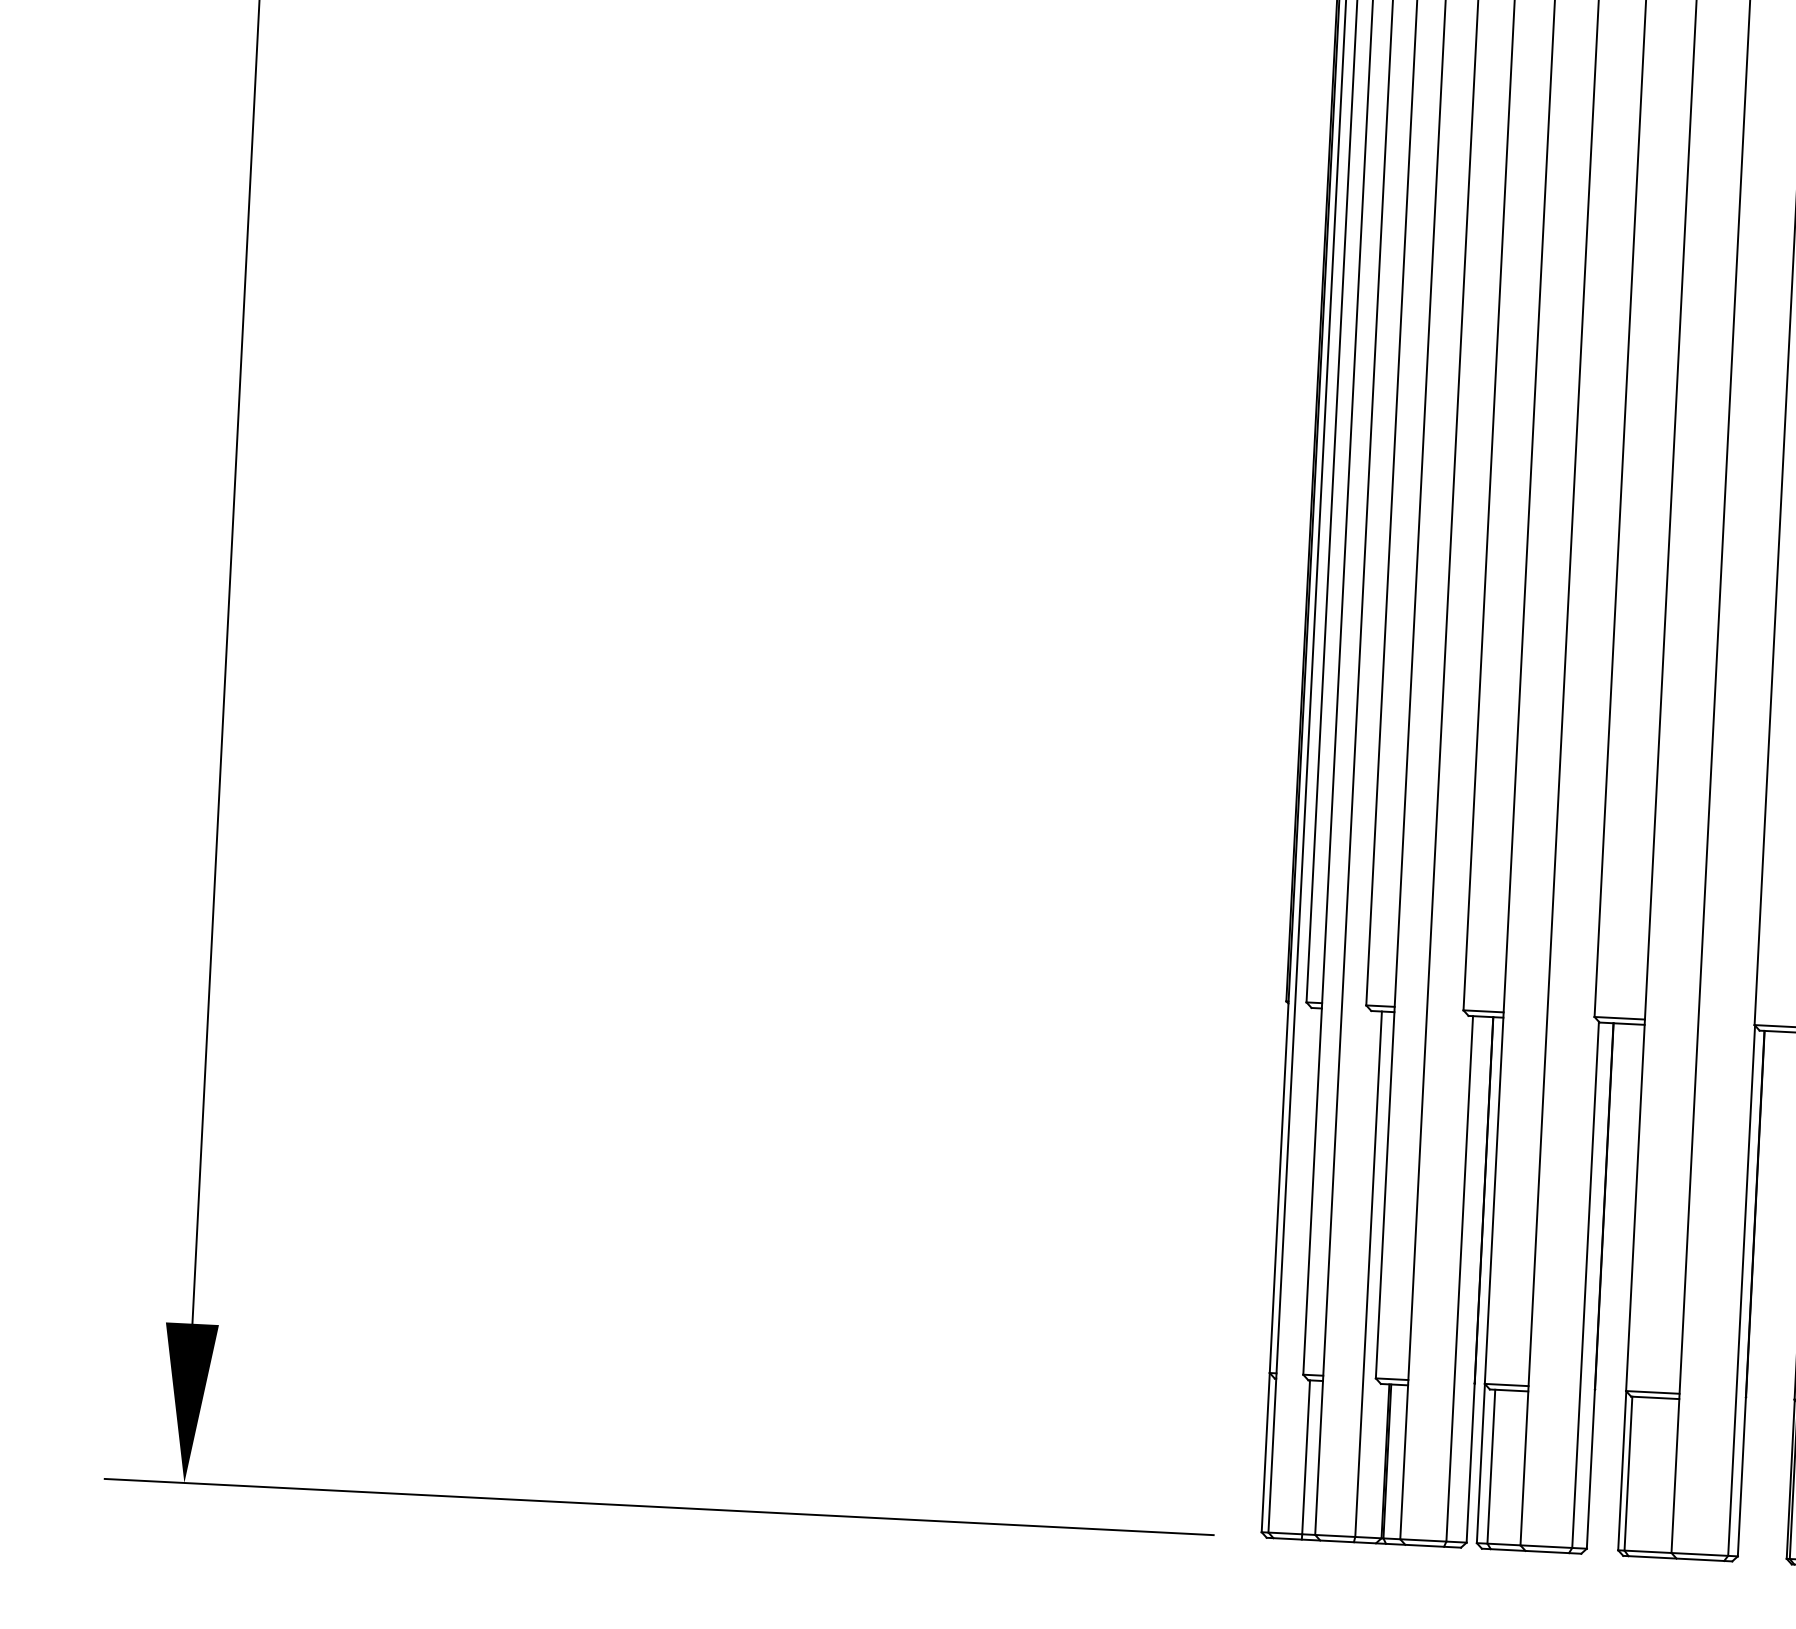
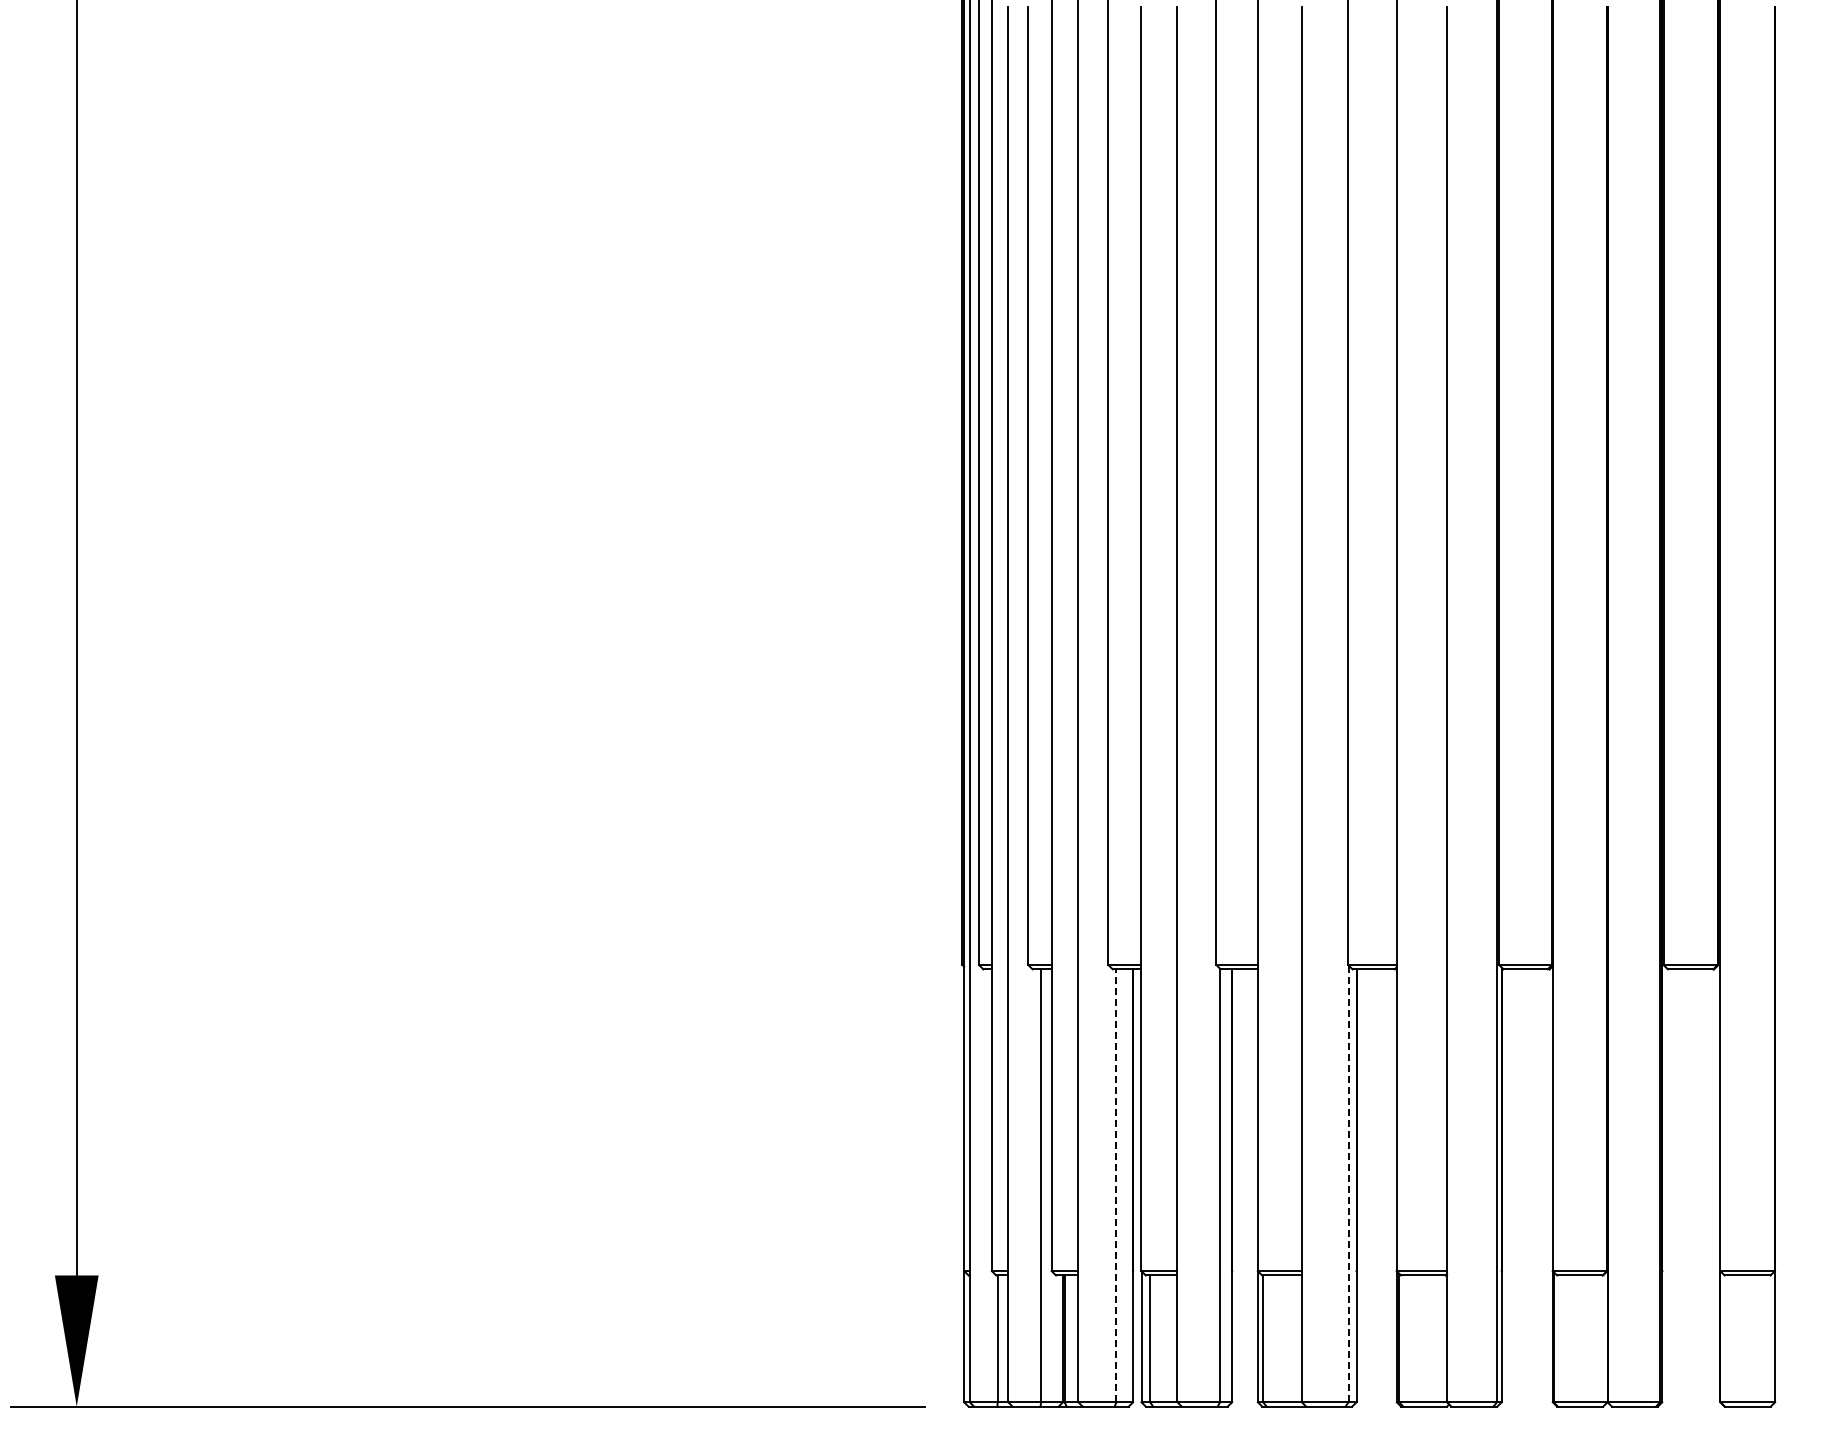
line: (1459, 1278) -> (1116, 1185), solid -> dashed
line: (1741, 1290) -> (1348, 1183), solid -> dashed

